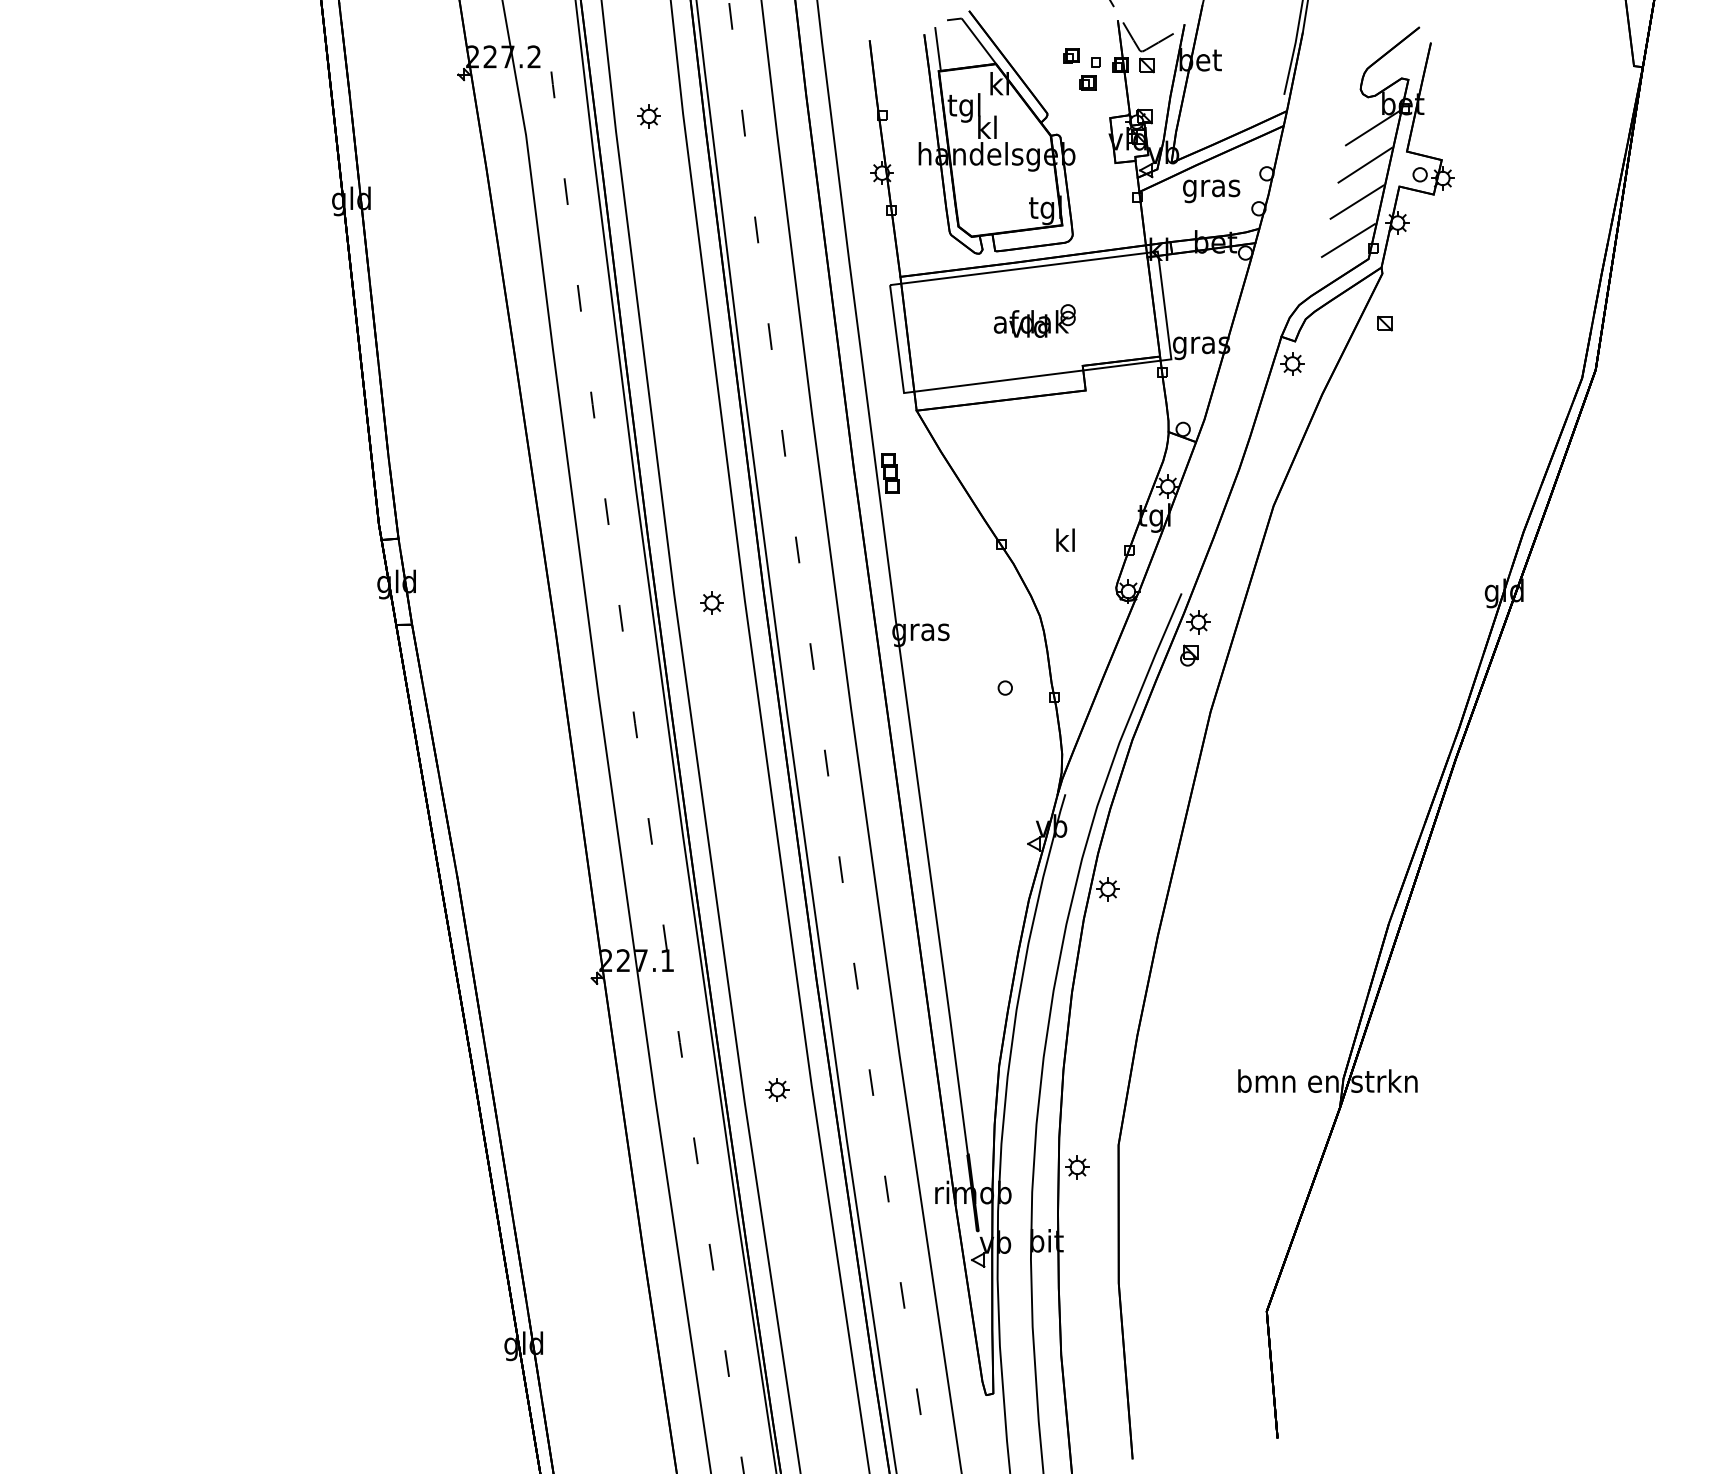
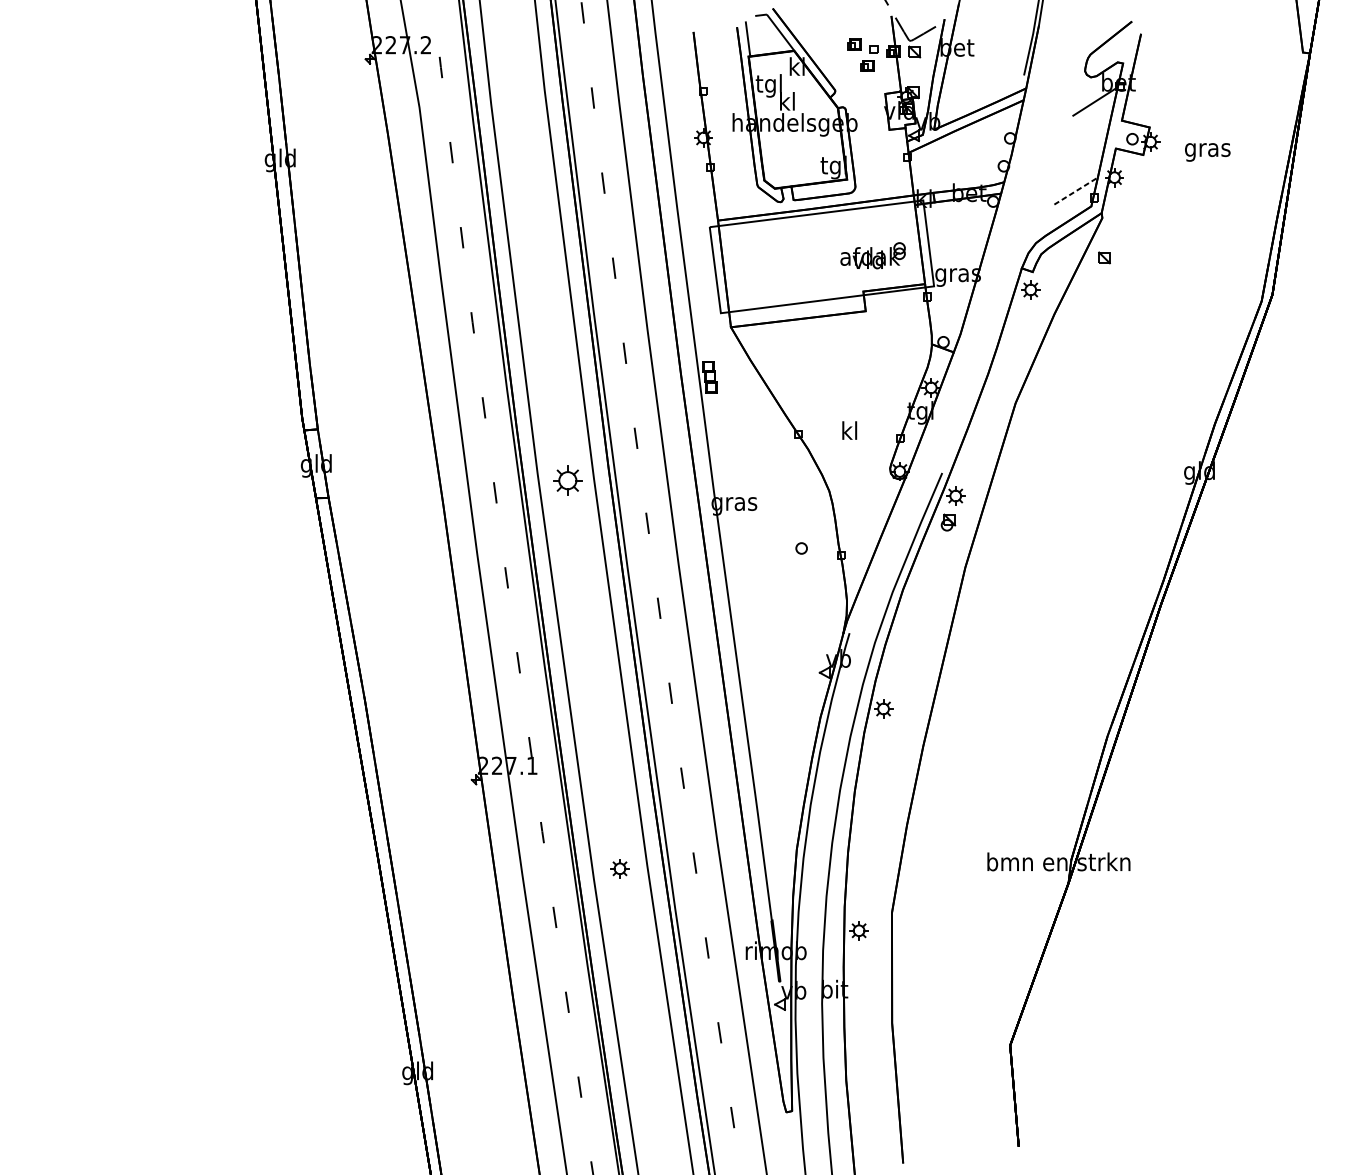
part: (648, 116) -> (517, 92), removed
line: (1364, 165) -> (1088, 131), removed
text: (1211, 191) -> (1207, 152), moved
line: (1356, 201) -> (1081, 160), removed
line: (1348, 240) -> (1075, 191), solid -> dashed
part: (1034, 320) -> (872, 255), moved
part: (711, 602) -> (567, 480), size x1.6

